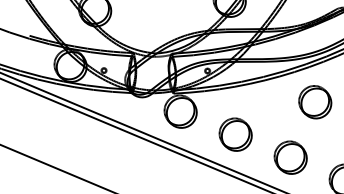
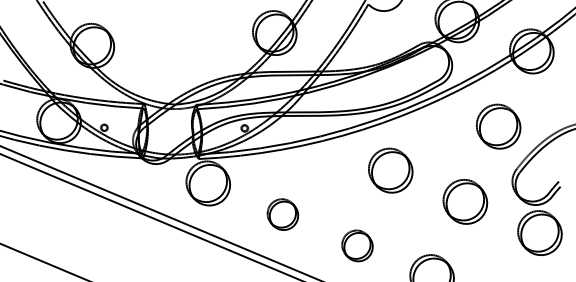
part: (235, 134) -> (282, 214), size x0.7
part: (290, 157) -> (357, 245), size x0.7

